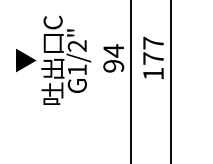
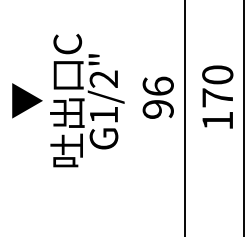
text: (153, 42) -> (217, 73), 177 -> 170
text: (113, 50) -> (157, 85), 94 -> 96

